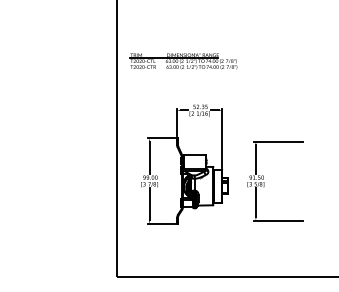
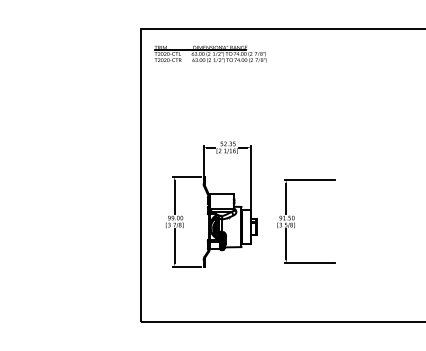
part: (183, 60) -> (210, 53), moved

